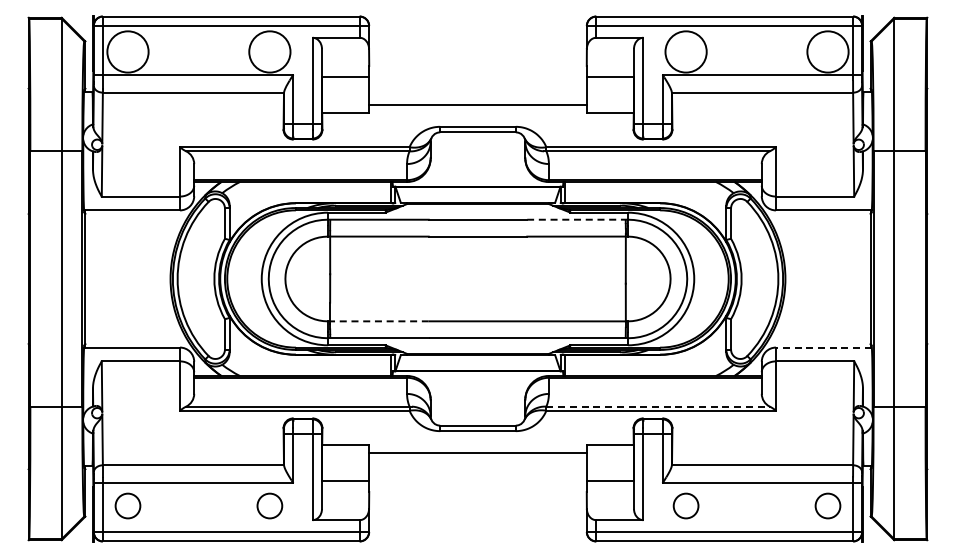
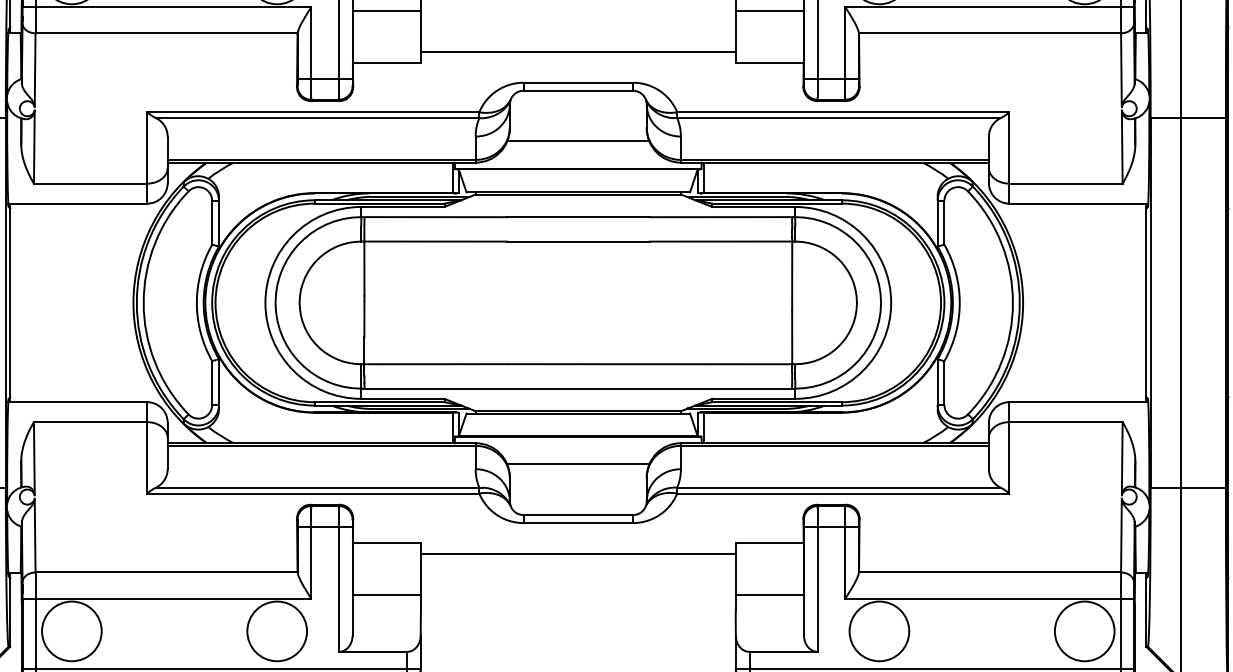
line: (477, 167) -> (577, 141), added
line: (577, 219) -> (722, 216), dashed -> solid
line: (378, 321) -> (434, 364), dashed -> solid
line: (823, 347) -> (1078, 402), dashed -> solid
line: (477, 390) -> (577, 464), added
line: (658, 406) -> (839, 487), dashed -> solid
circle: (127, 505) -> (71, 630), size x1.67
circle: (269, 505) -> (276, 630), size x1.67
circle: (685, 505) -> (878, 630), size x1.67
circle: (827, 505) -> (1083, 630), size x1.67

